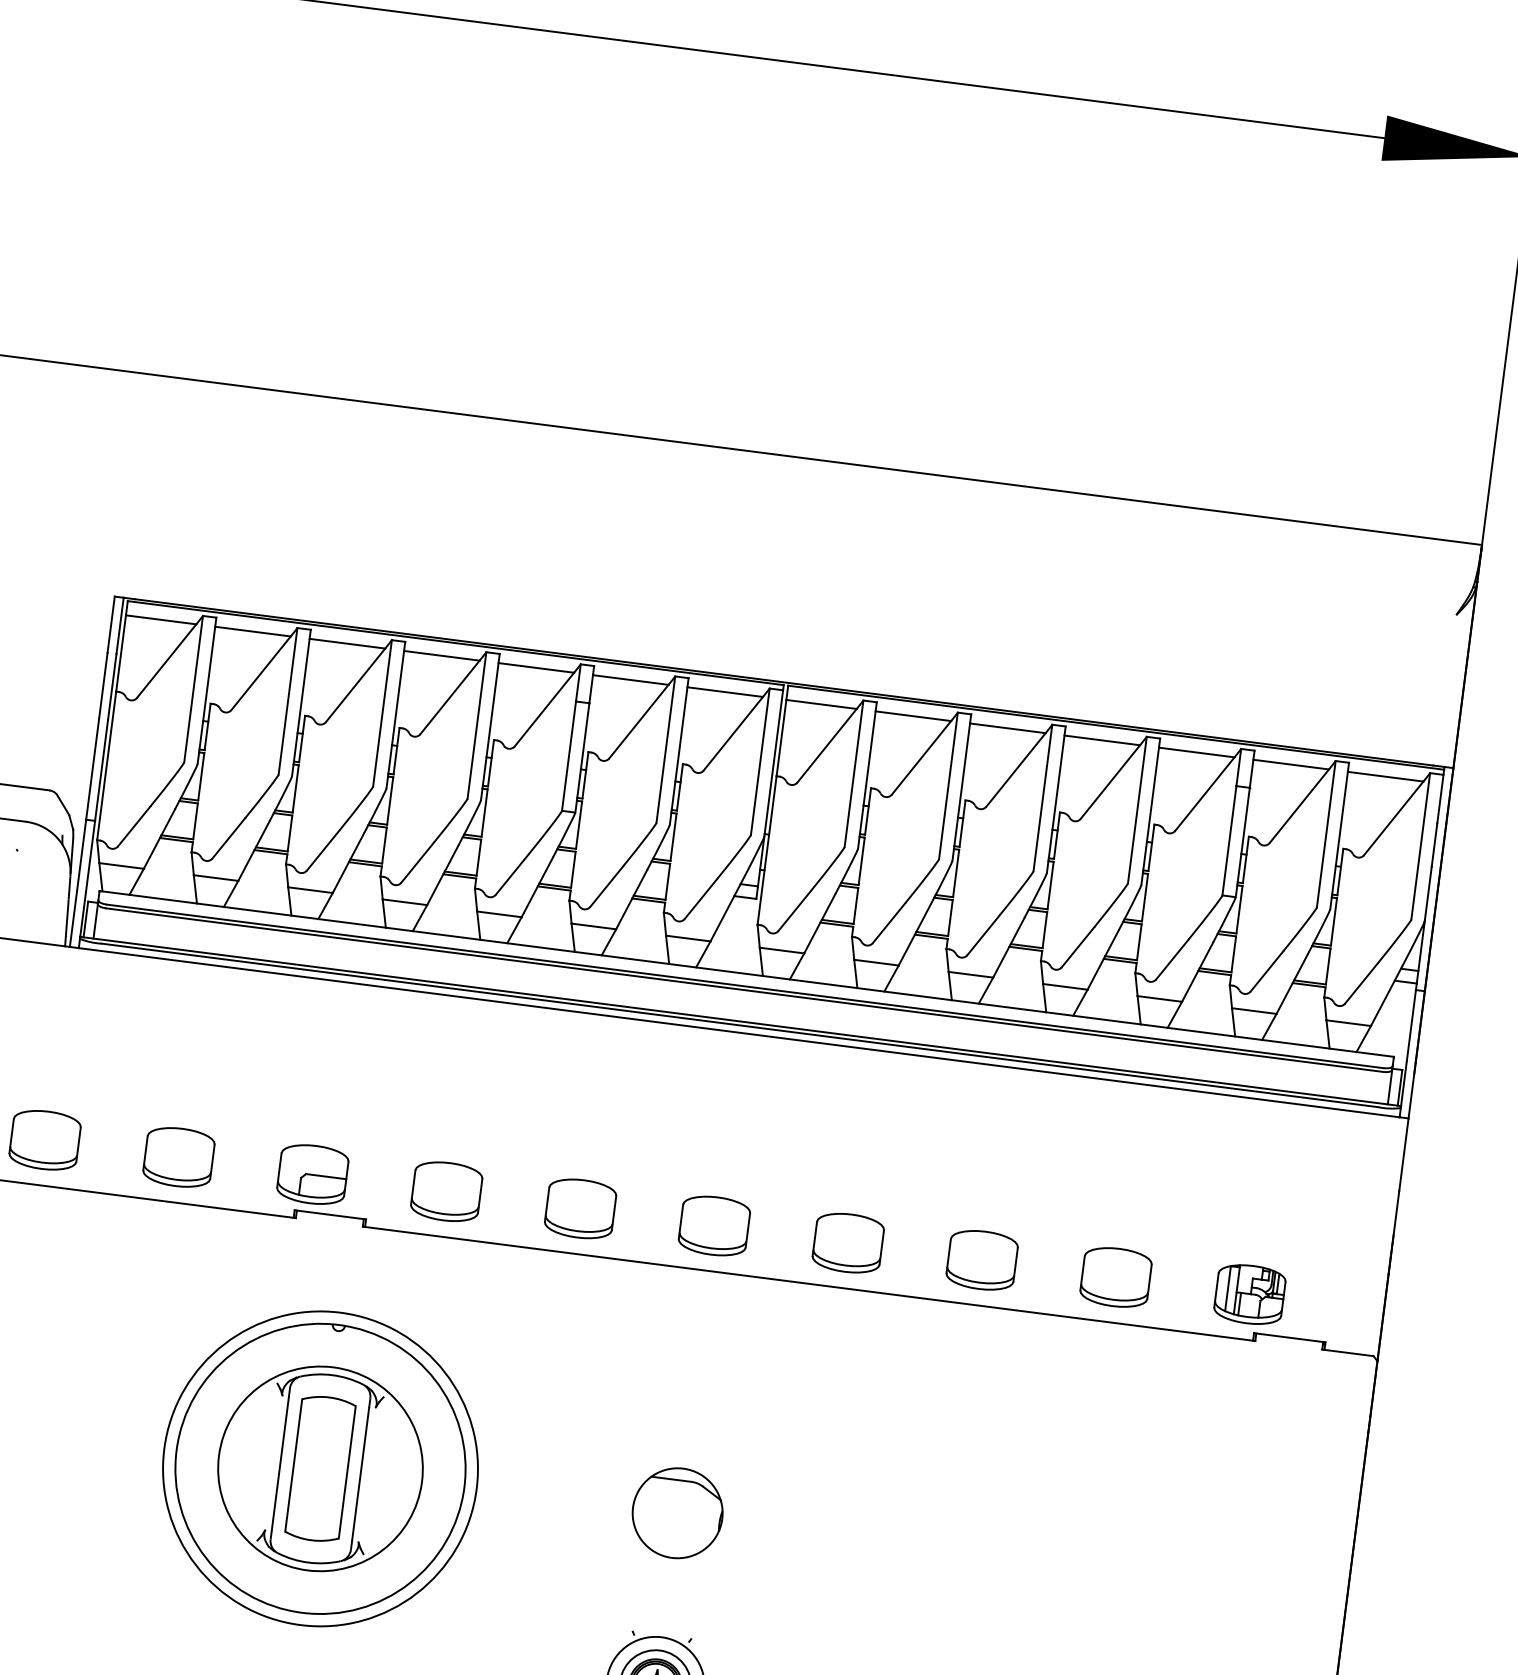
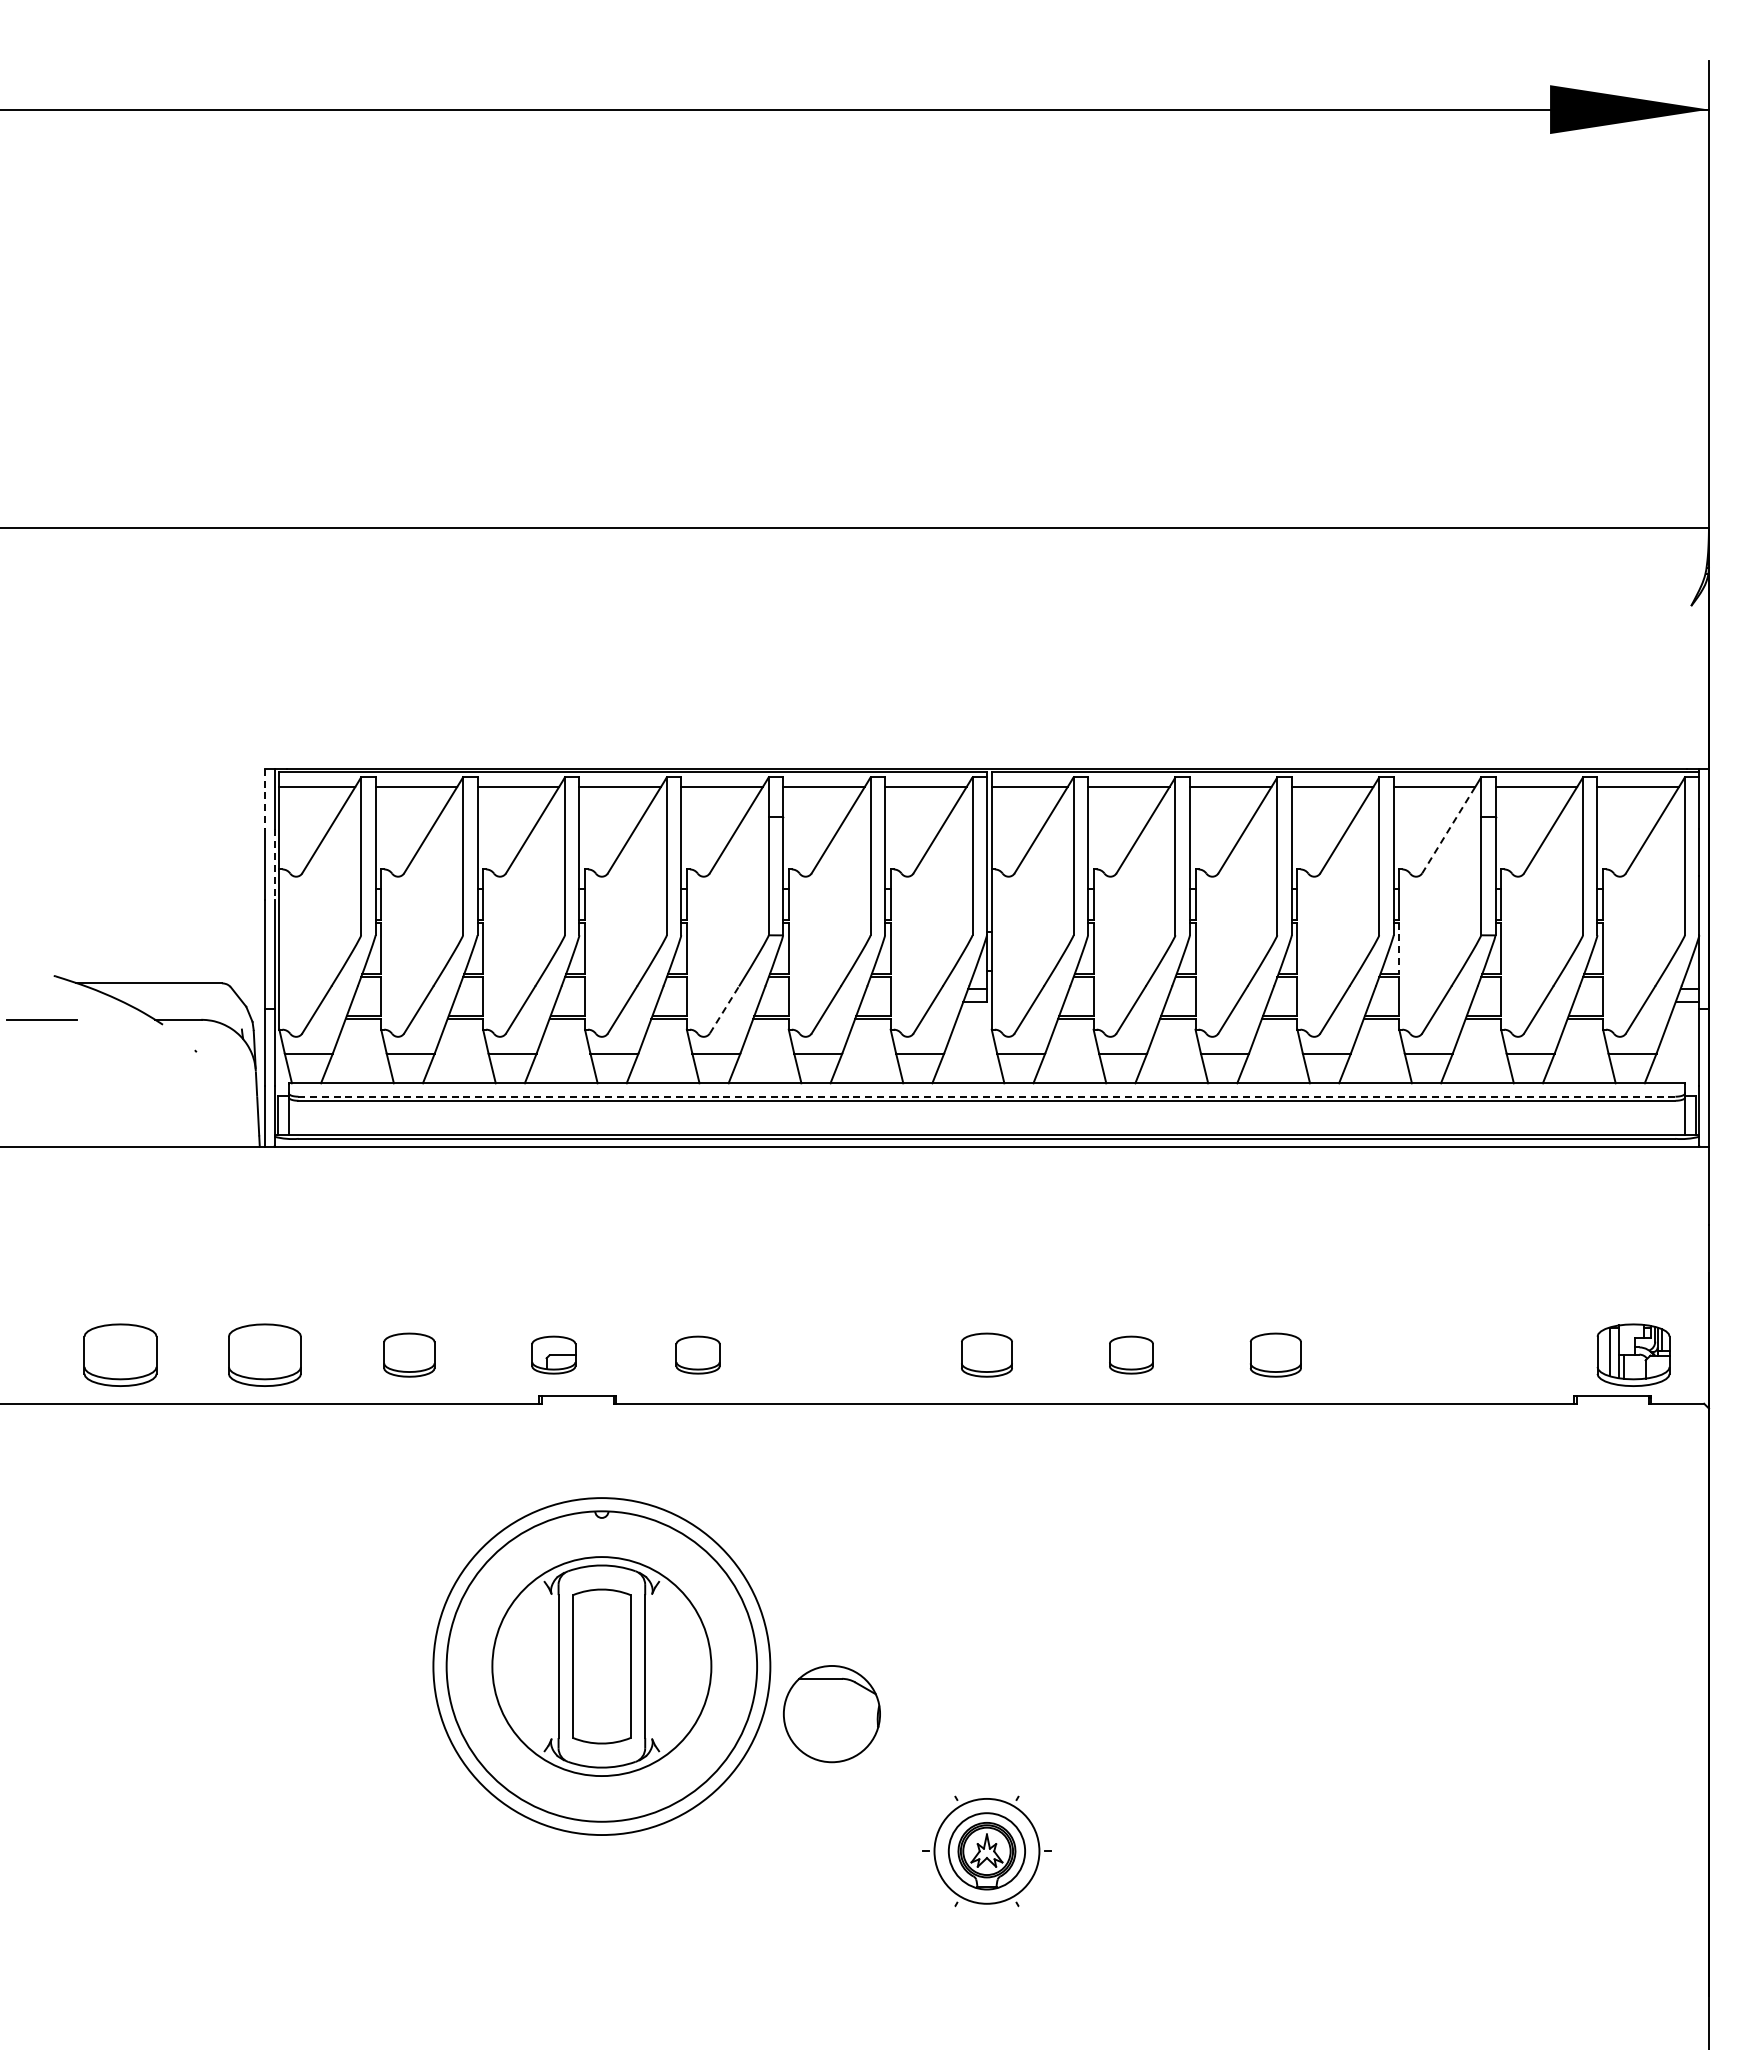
line: (110, 625) -> (264, 799), solid -> dashed
line: (112, 687) -> (274, 865), solid -> dashed
line: (1204, 794) -> (1448, 830), solid -> dashed
line: (512, 874) -> (724, 1009), solid -> dashed
line: (1145, 897) -> (1399, 948), solid -> dashed
line: (744, 986) -> (986, 1096), solid -> dashed
part: (179, 1156) -> (409, 1354), size x0.7
part: (312, 1173) -> (553, 1354), size x0.6
part: (446, 1190) -> (697, 1354), size x0.6
part: (580, 1208) -> (842, 1354), removed
part: (714, 1225) -> (986, 1354), size x0.7
part: (848, 1242) -> (1131, 1354), size x0.6
part: (982, 1259) -> (1275, 1354), size x0.7
part: (1115, 1276) -> (1419, 1354), removed
part: (1249, 1293) -> (1633, 1354), moved
part: (677, 1513) -> (831, 1714), moved

